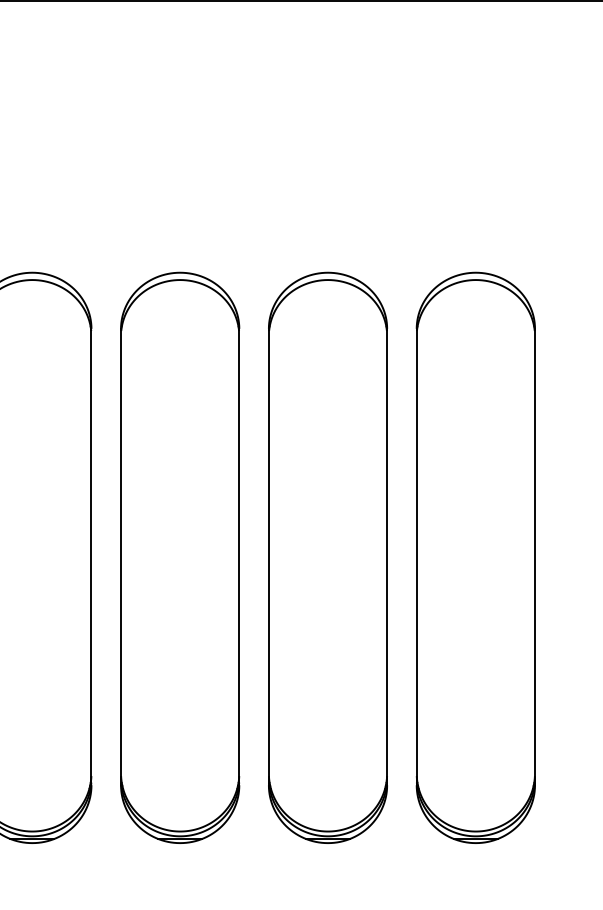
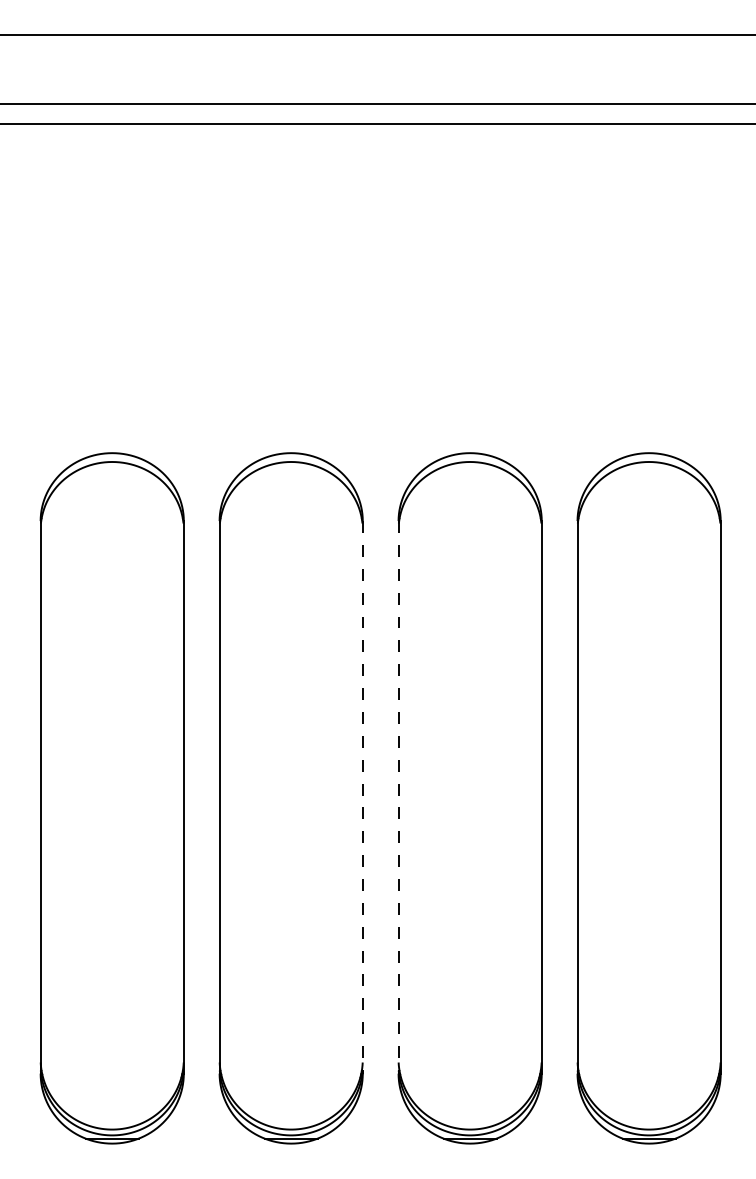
line: (239, 557) -> (362, 797), solid -> dashed
line: (268, 557) -> (398, 797), solid -> dashed

